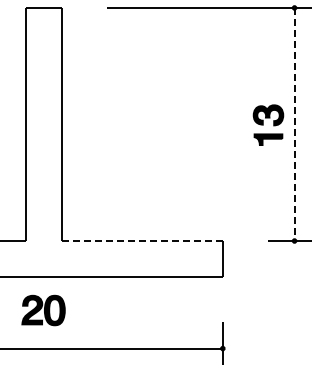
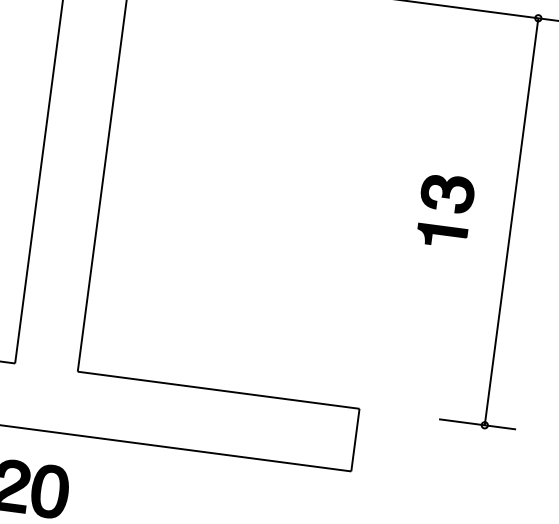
part: (268, 124) -> (445, 209), moved
line: (294, 124) -> (511, 221), dashed -> solid
line: (142, 241) -> (219, 391), dashed -> solid

